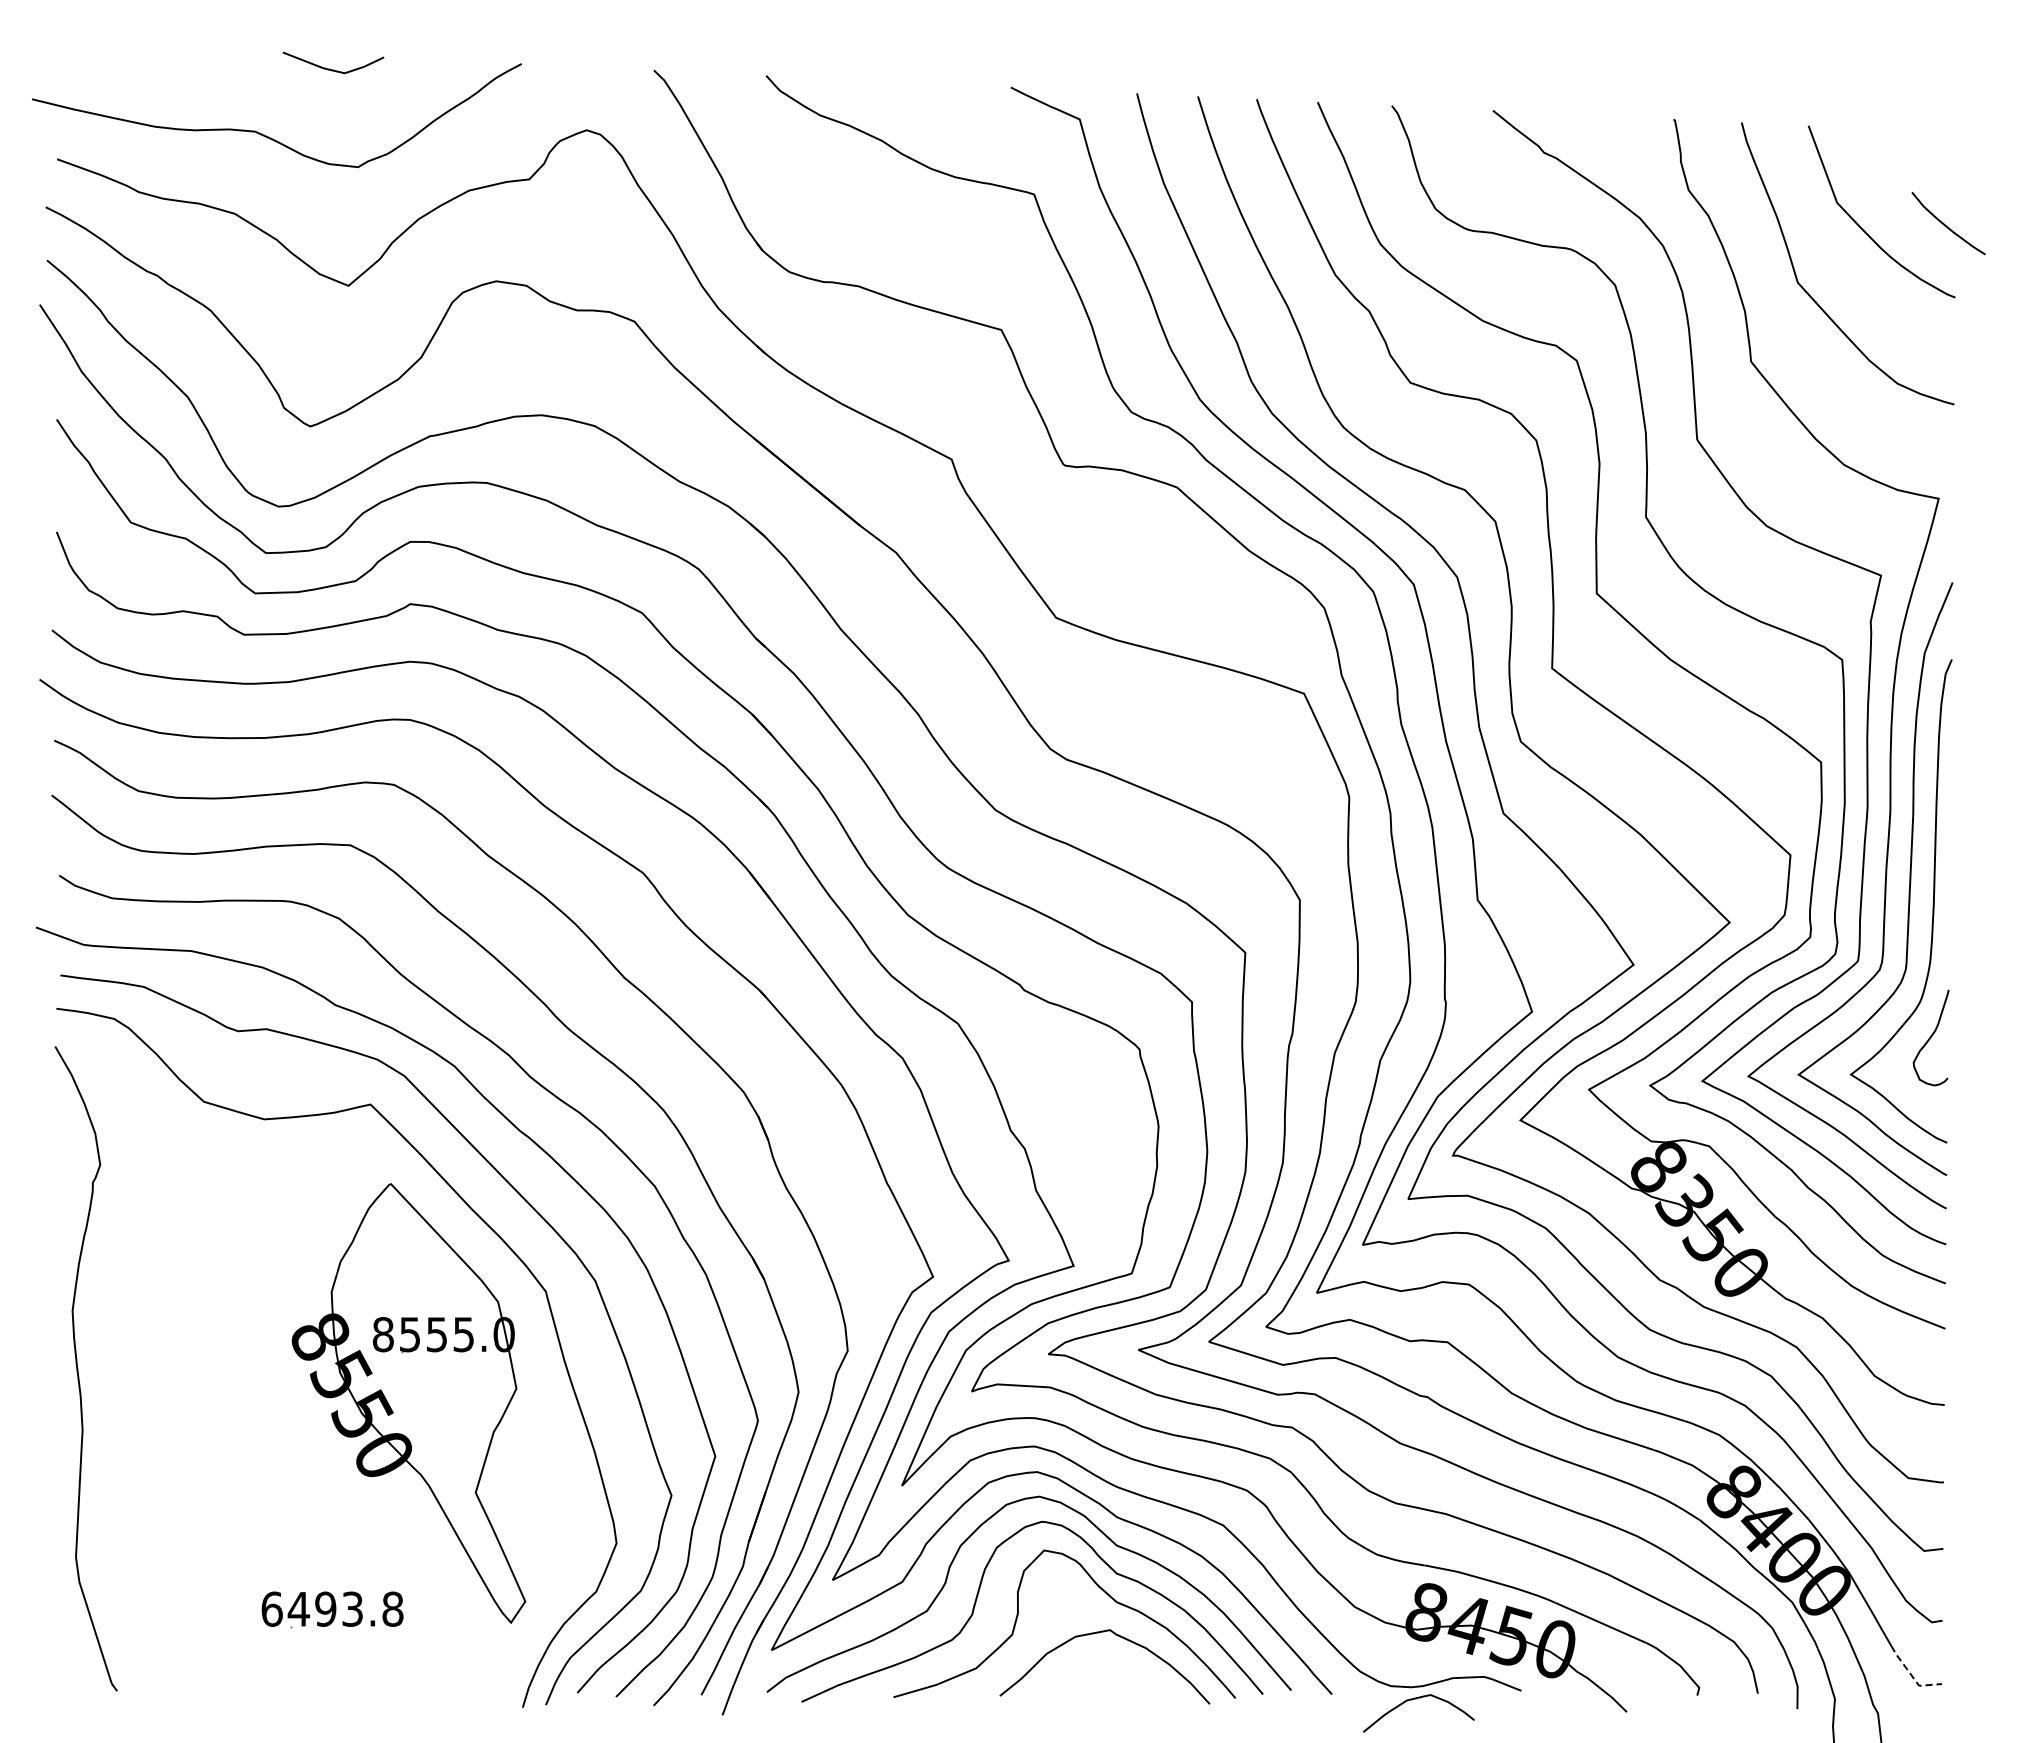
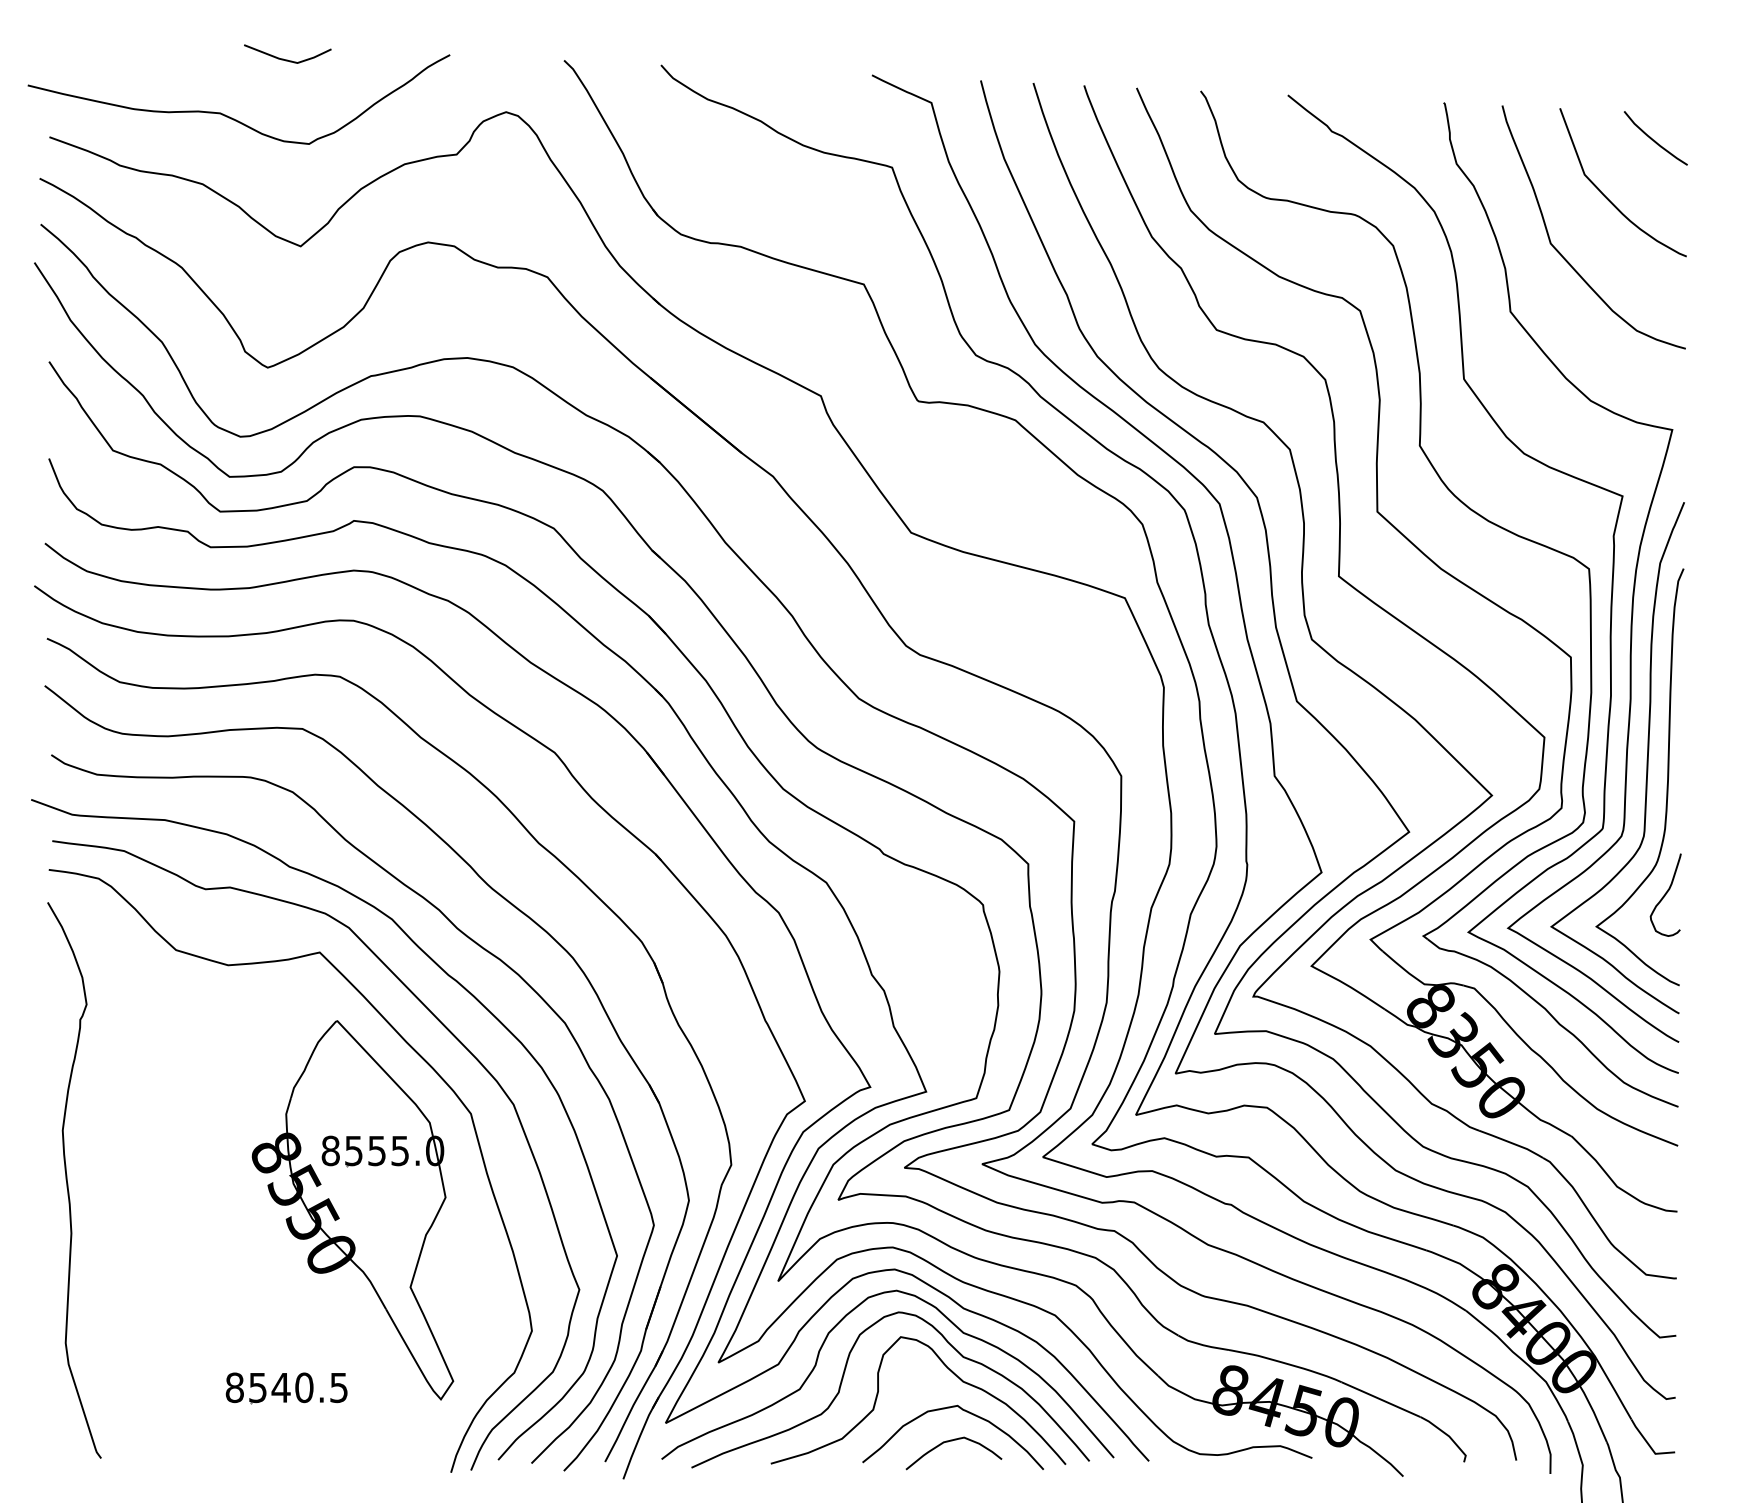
curve: (1946, 225) -> (1654, 139), moved
text: (332, 1608) -> (286, 1387), 6493.8 -> 8540.5
line: (1911, 1675) -> (1648, 1444), dashed -> solid
curve: (1416, 1699) -> (951, 1441), moved

